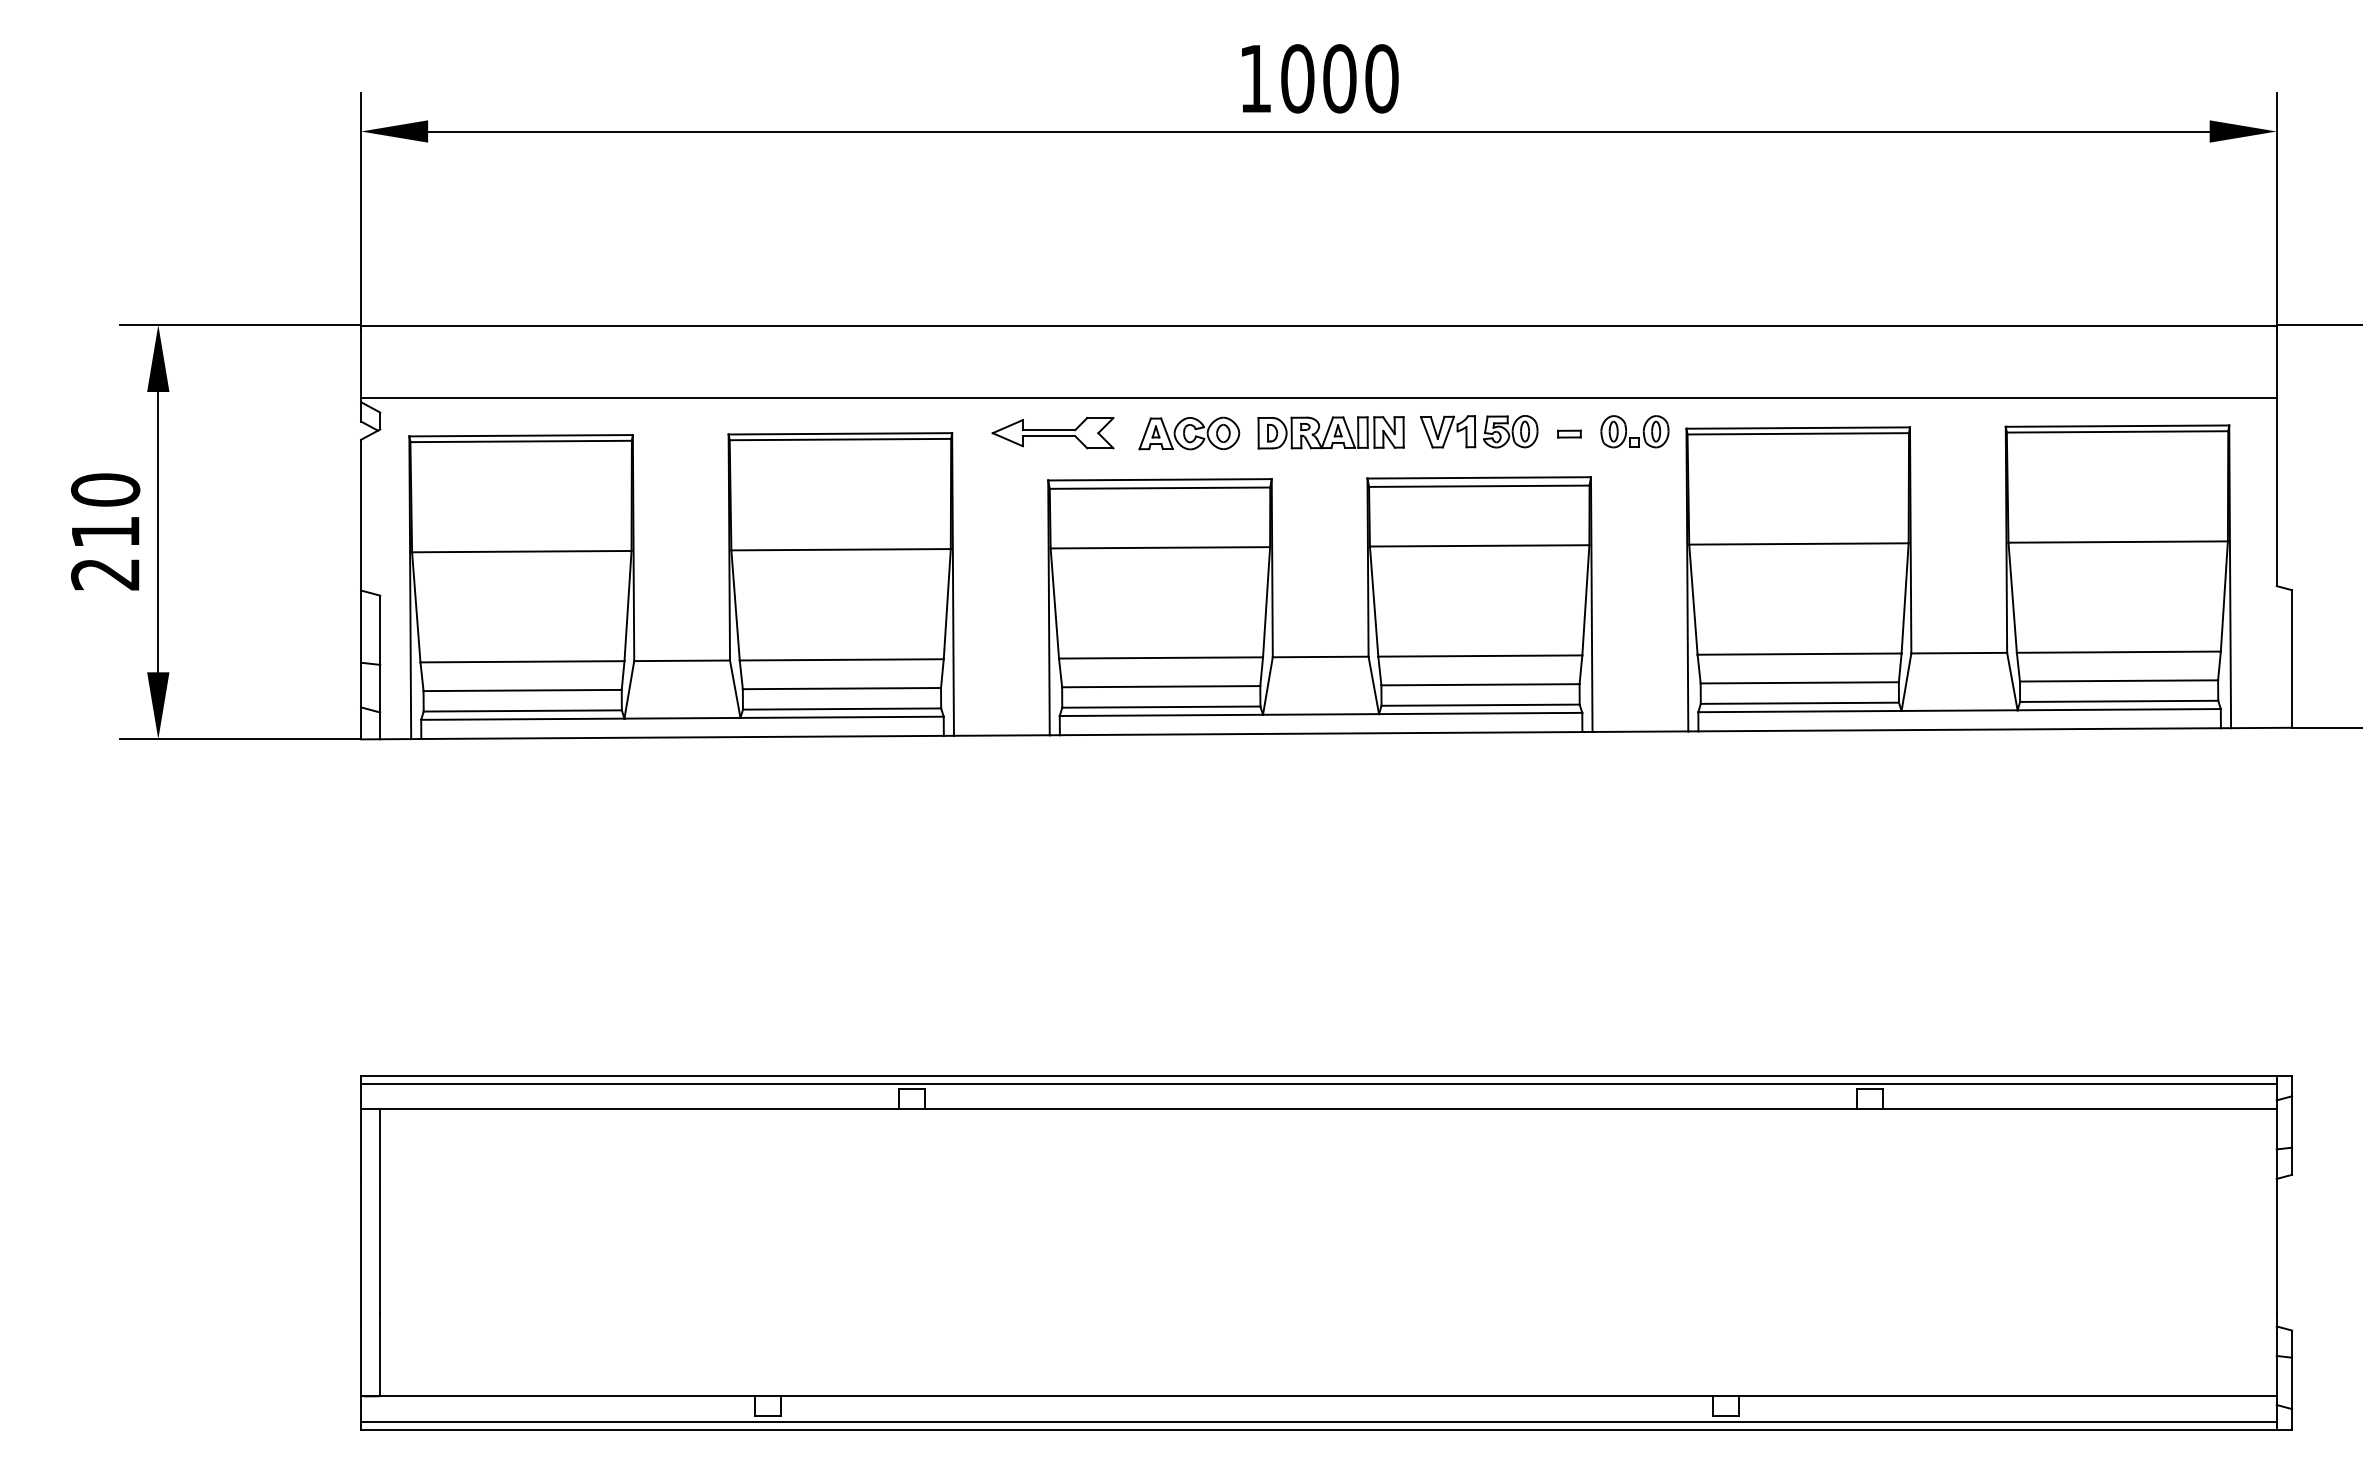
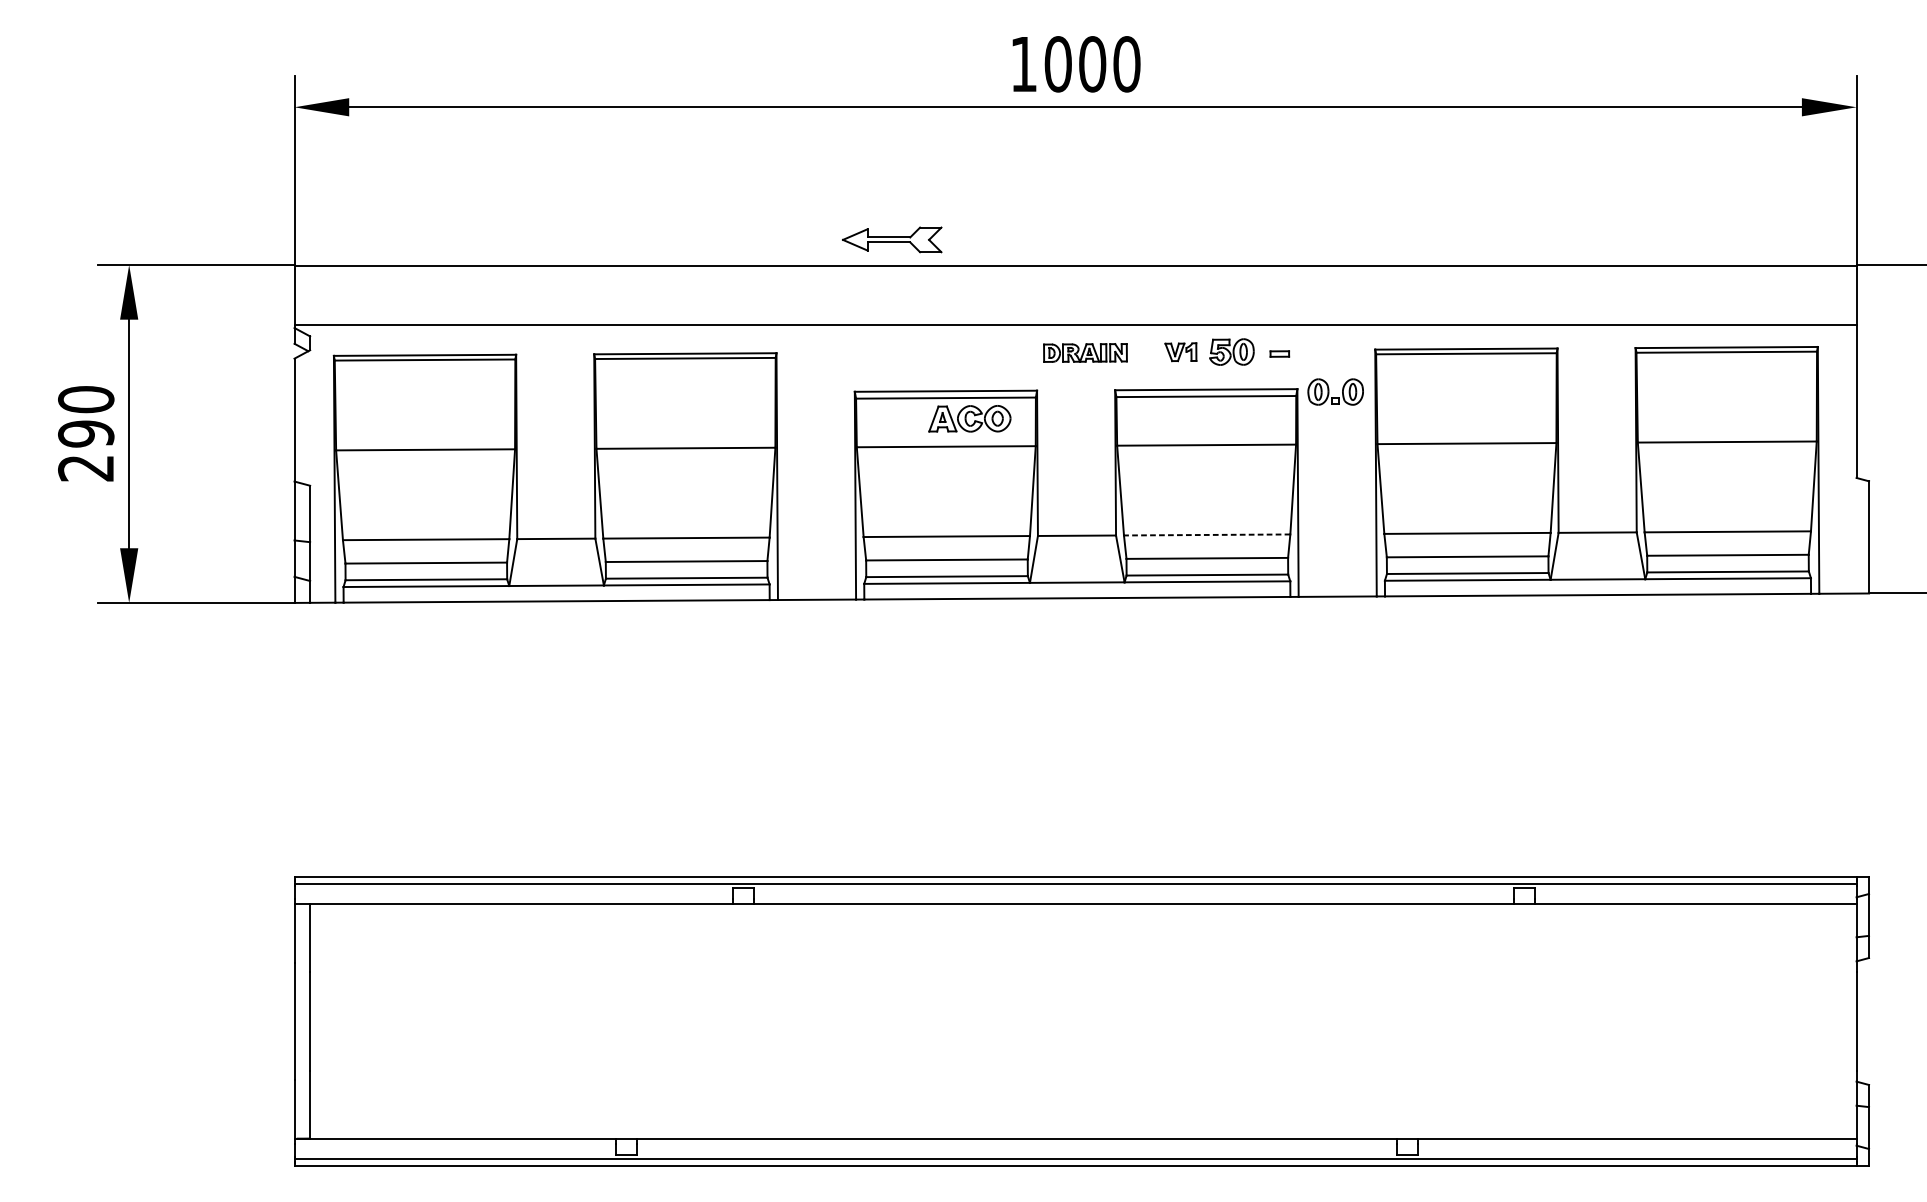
part: (1448, 431) -> (1181, 351), size x0.7
part: (1634, 431) -> (1335, 391), moved
part: (1330, 432) -> (1084, 352), size x0.7
part: (1052, 433) -> (891, 240), moved
part: (1189, 433) -> (970, 418), moved
text: (105, 531) -> (86, 433), 210 -> 290
line: (1479, 656) -> (1206, 535), solid -> dashed

